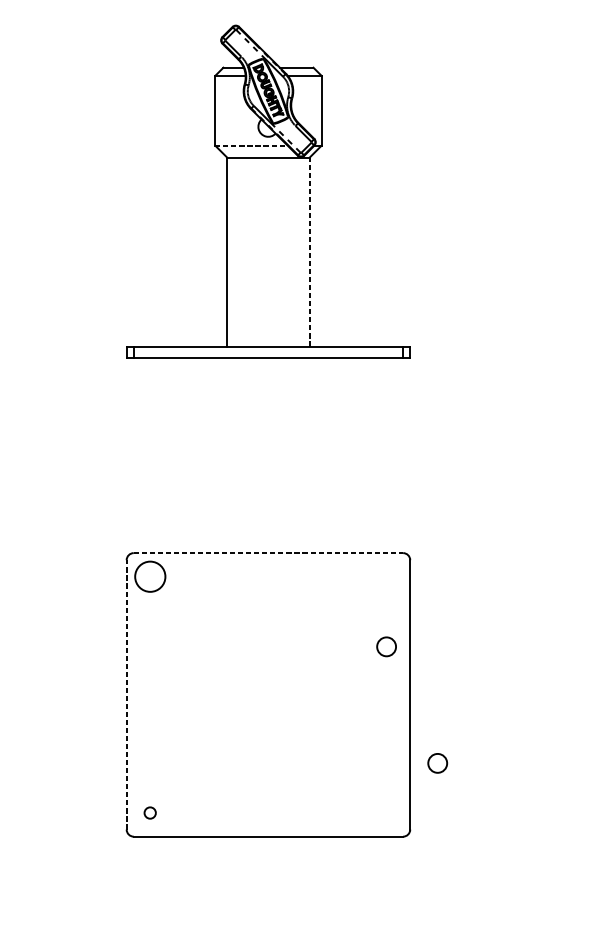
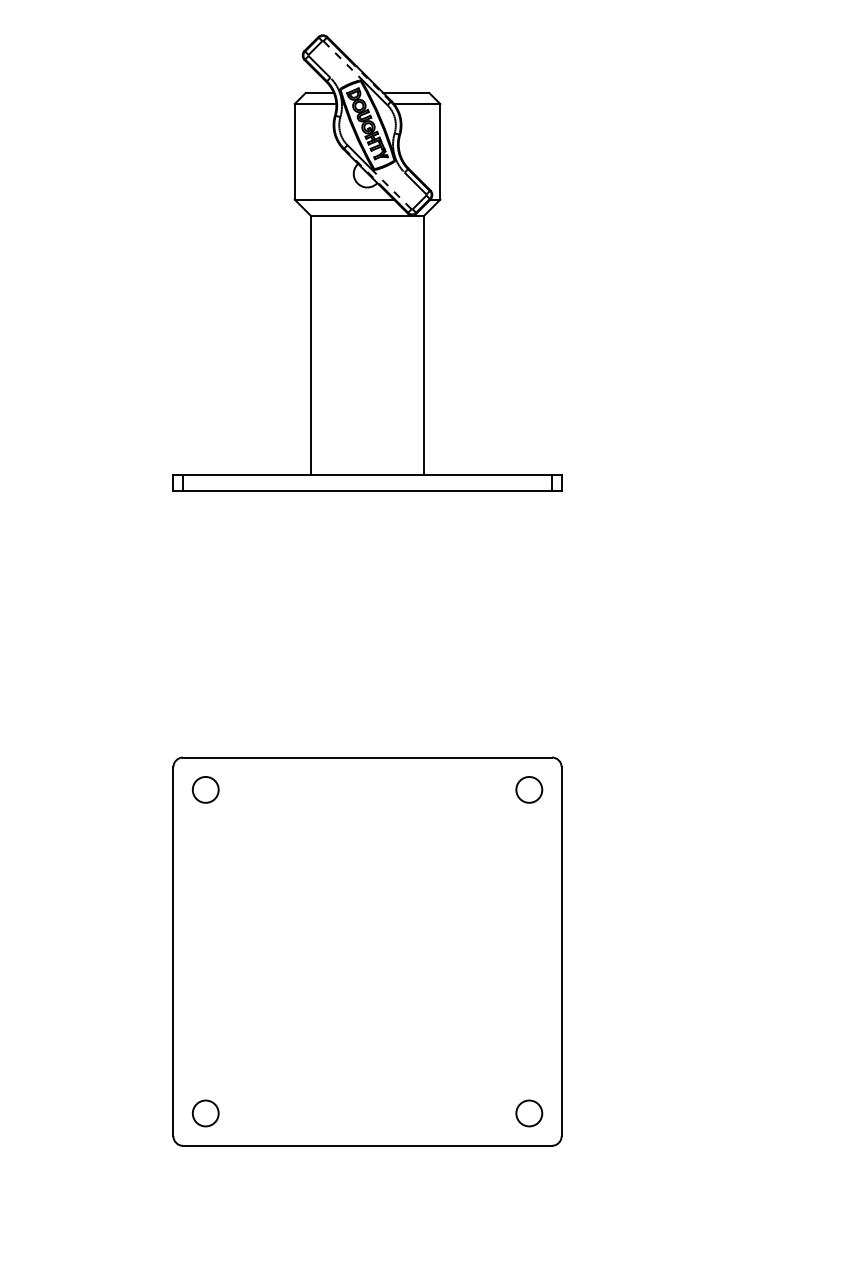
line: (251, 145) -> (344, 199), dashed -> solid
line: (310, 251) -> (424, 344), dashed -> solid
line: (269, 553) -> (368, 757), dashed -> solid
circle: (150, 576) -> (205, 789), size x0.62
circle: (386, 646) -> (529, 789), moved
line: (126, 694) -> (173, 951), dashed -> solid
circle: (437, 763) -> (529, 1113), moved
circle: (150, 813) -> (205, 1113), size x1.67

